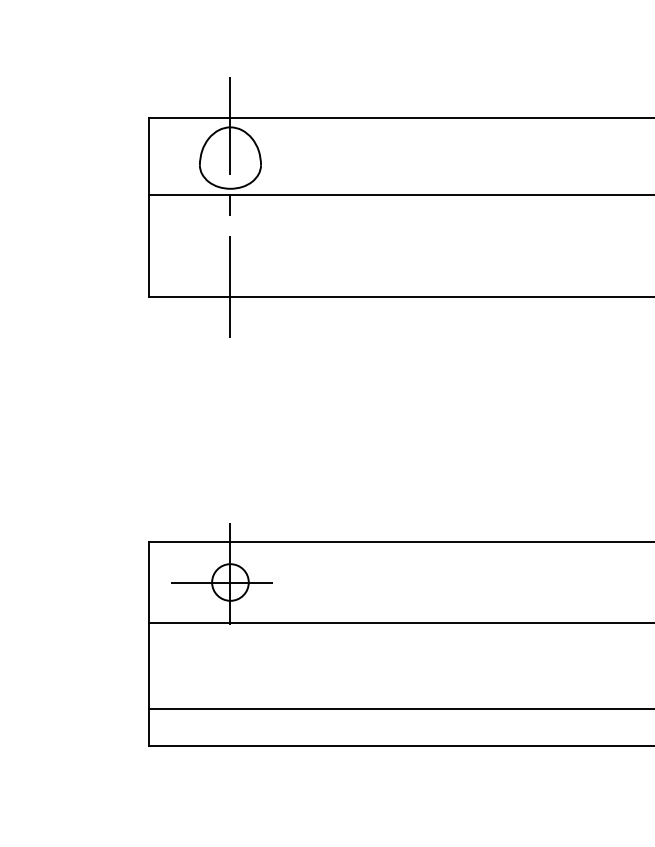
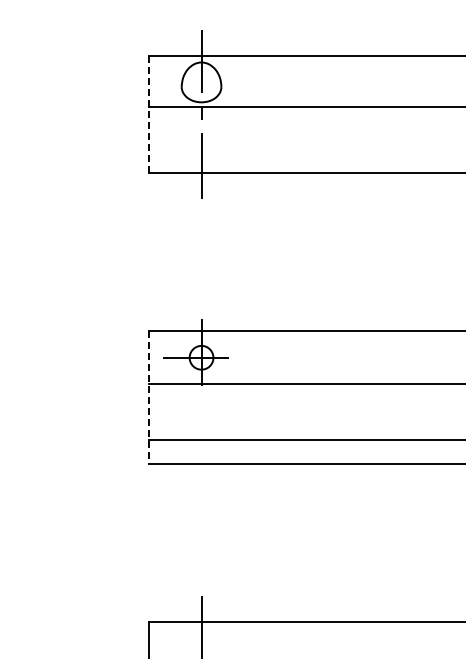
line: (148, 207) -> (148, 114), solid -> dashed
line: (148, 643) -> (148, 397), solid -> dashed

